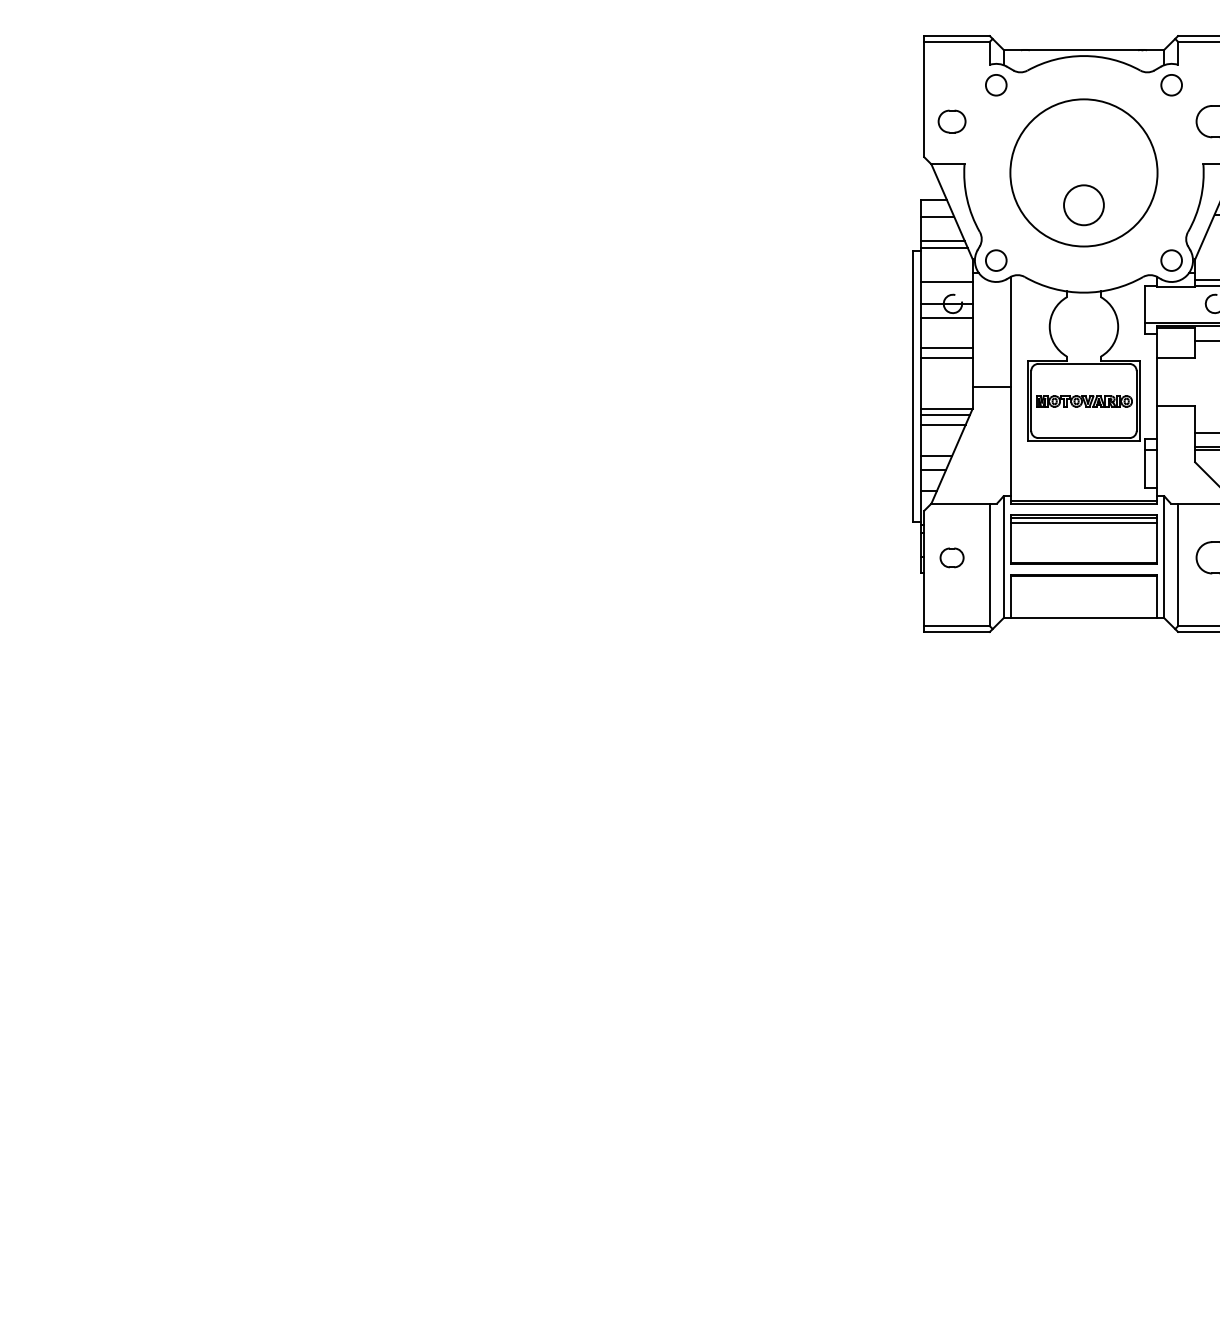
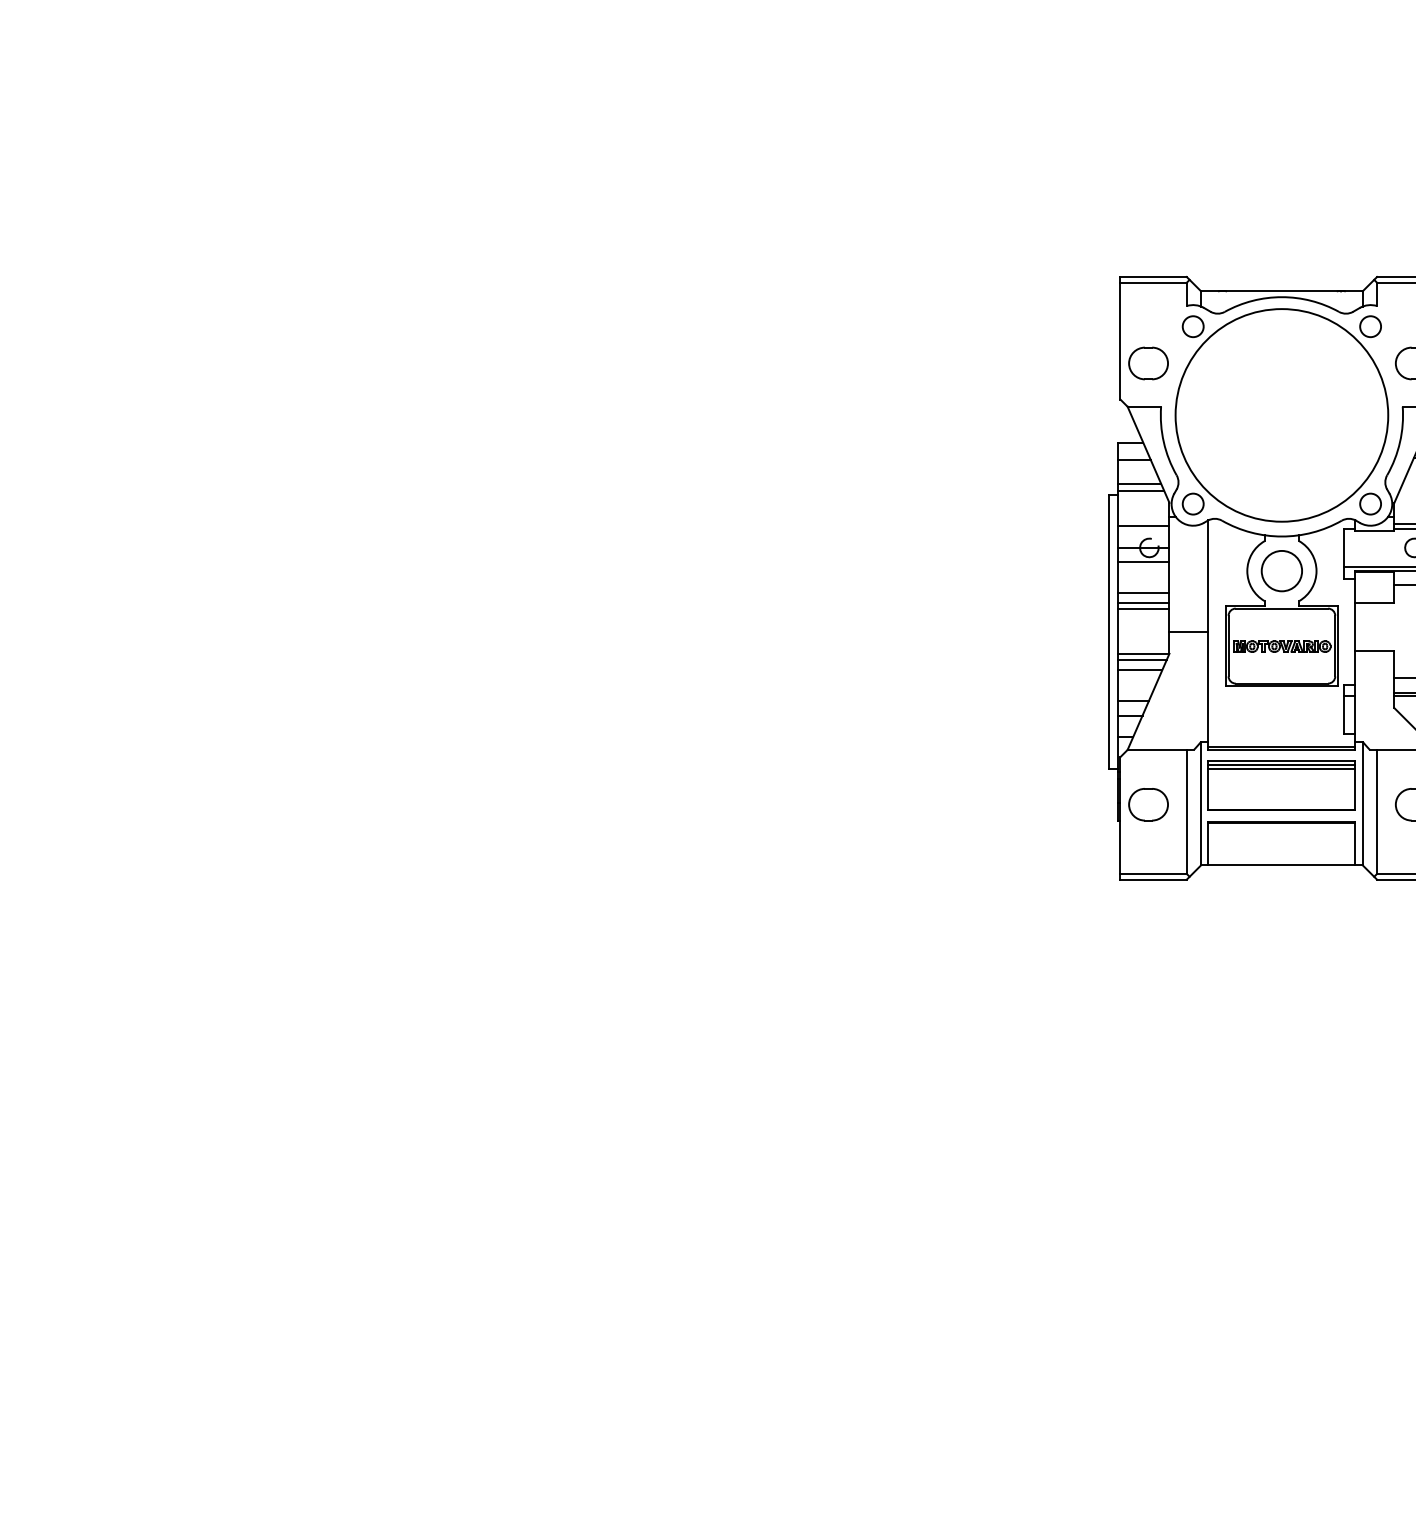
part: (952, 121) -> (1148, 363), size x1.43
circle: (1083, 173) -> (1281, 415), size x1.43
circle: (1083, 205) -> (1281, 571), moved
line: (947, 364) -> (1143, 609), added
part: (952, 557) -> (1148, 804), size x1.67

